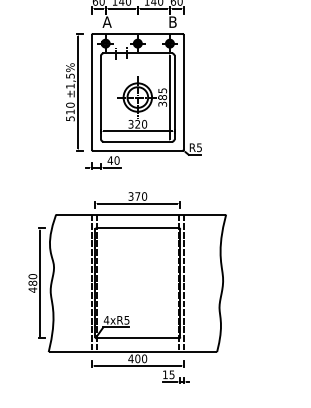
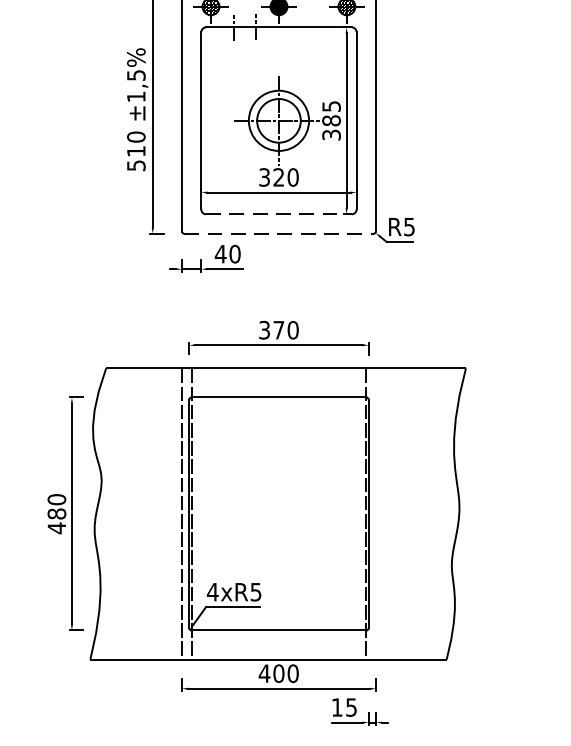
line: (138, 141) -> (280, 213), solid -> dashed
line: (137, 150) -> (278, 232), solid -> dashed
line: (183, 283) -> (375, 514), removed

